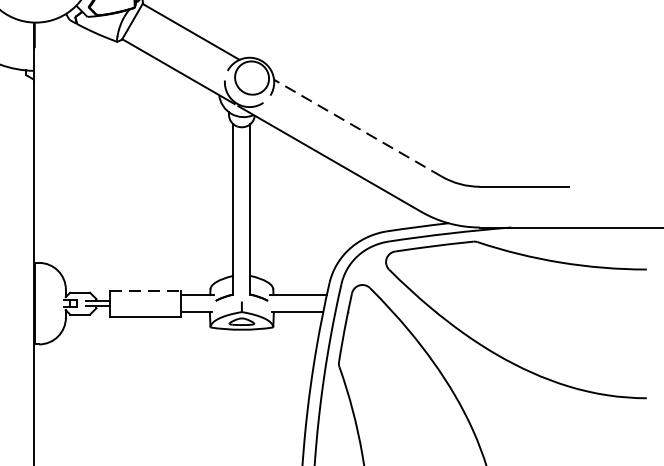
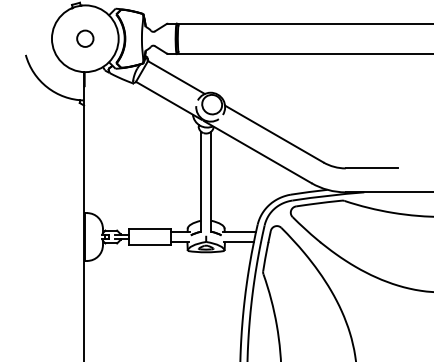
line: (358, 128) -> (274, 134), dashed -> solid
line: (145, 290) -> (149, 229), dashed -> solid

